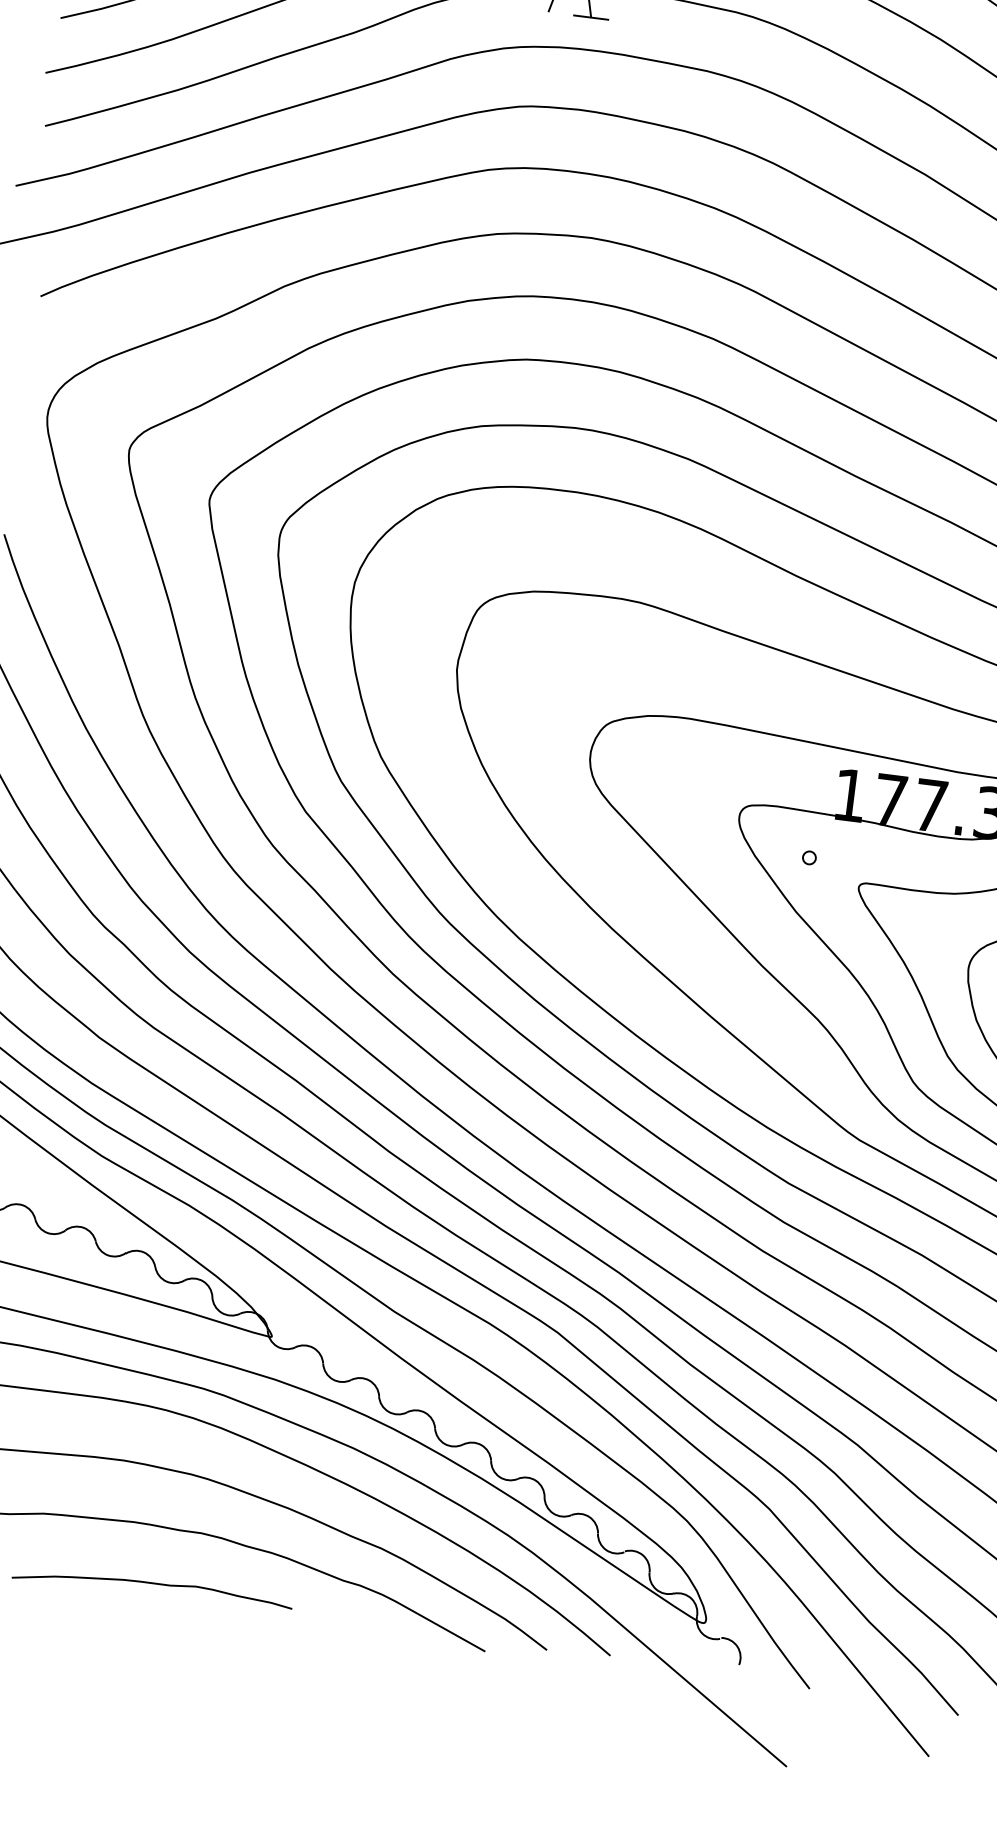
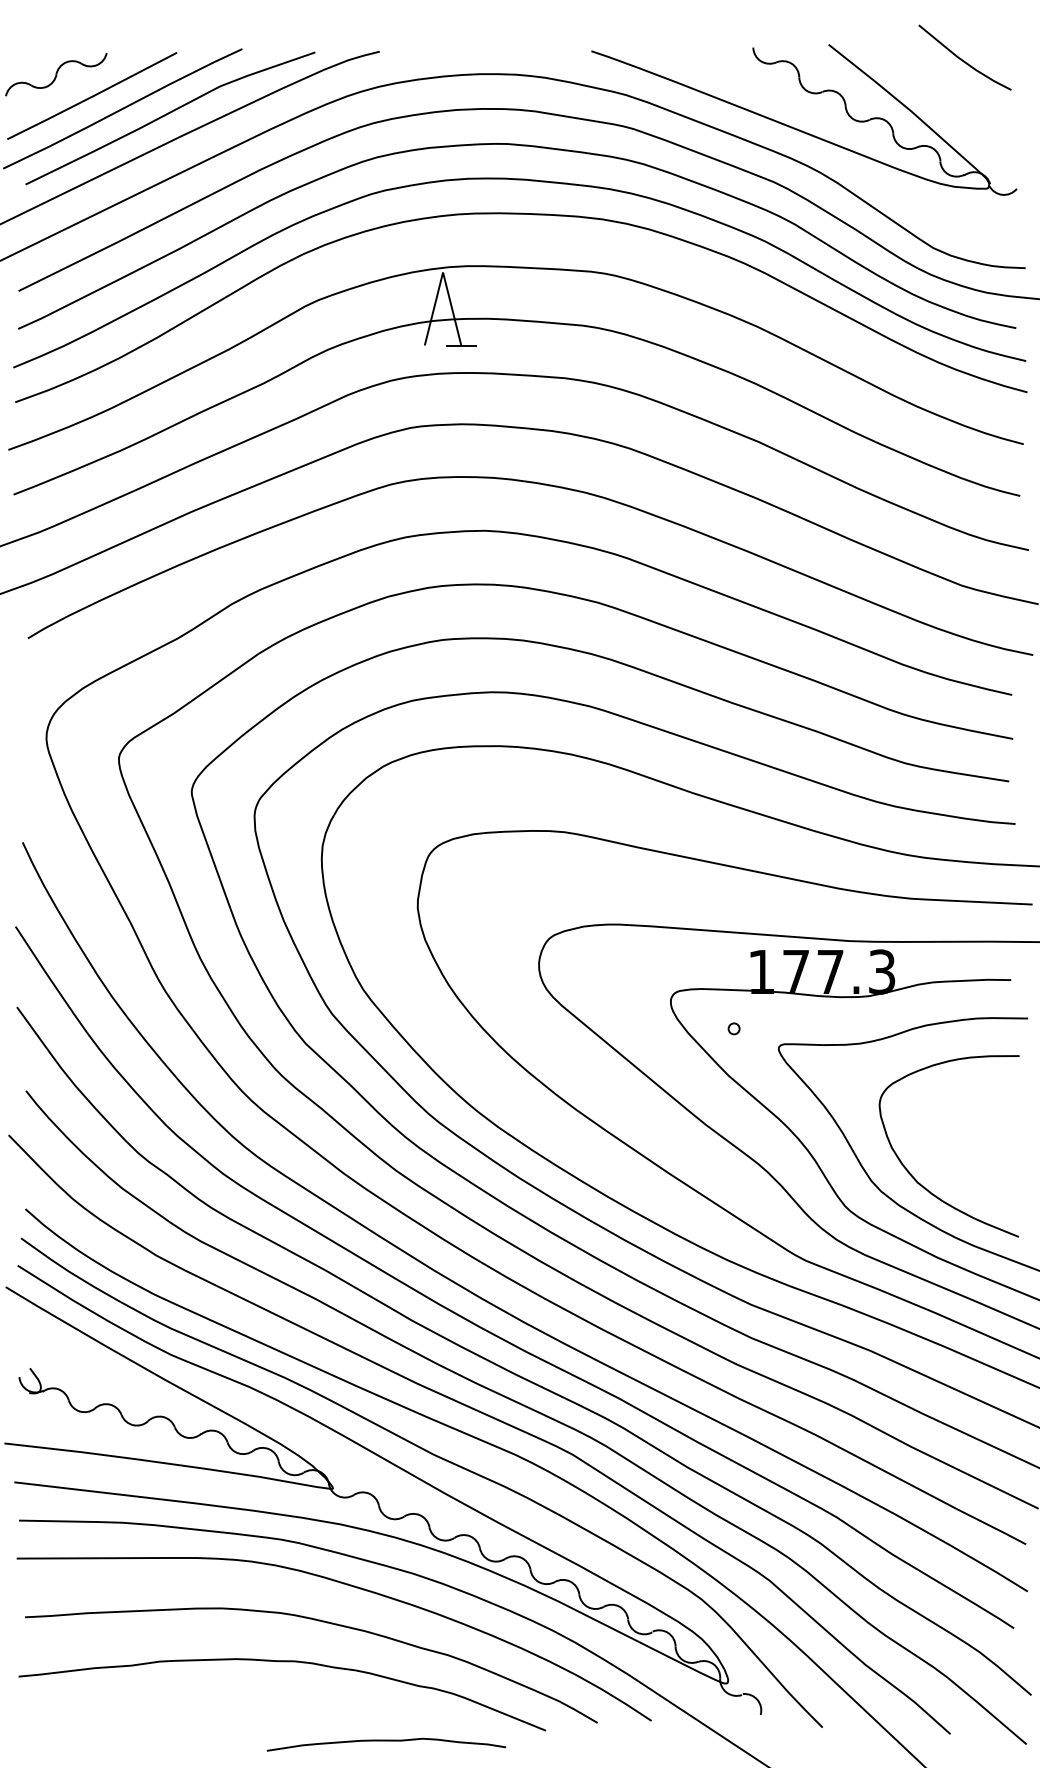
curve: (152, 1584) -> (385, 1741), moved

